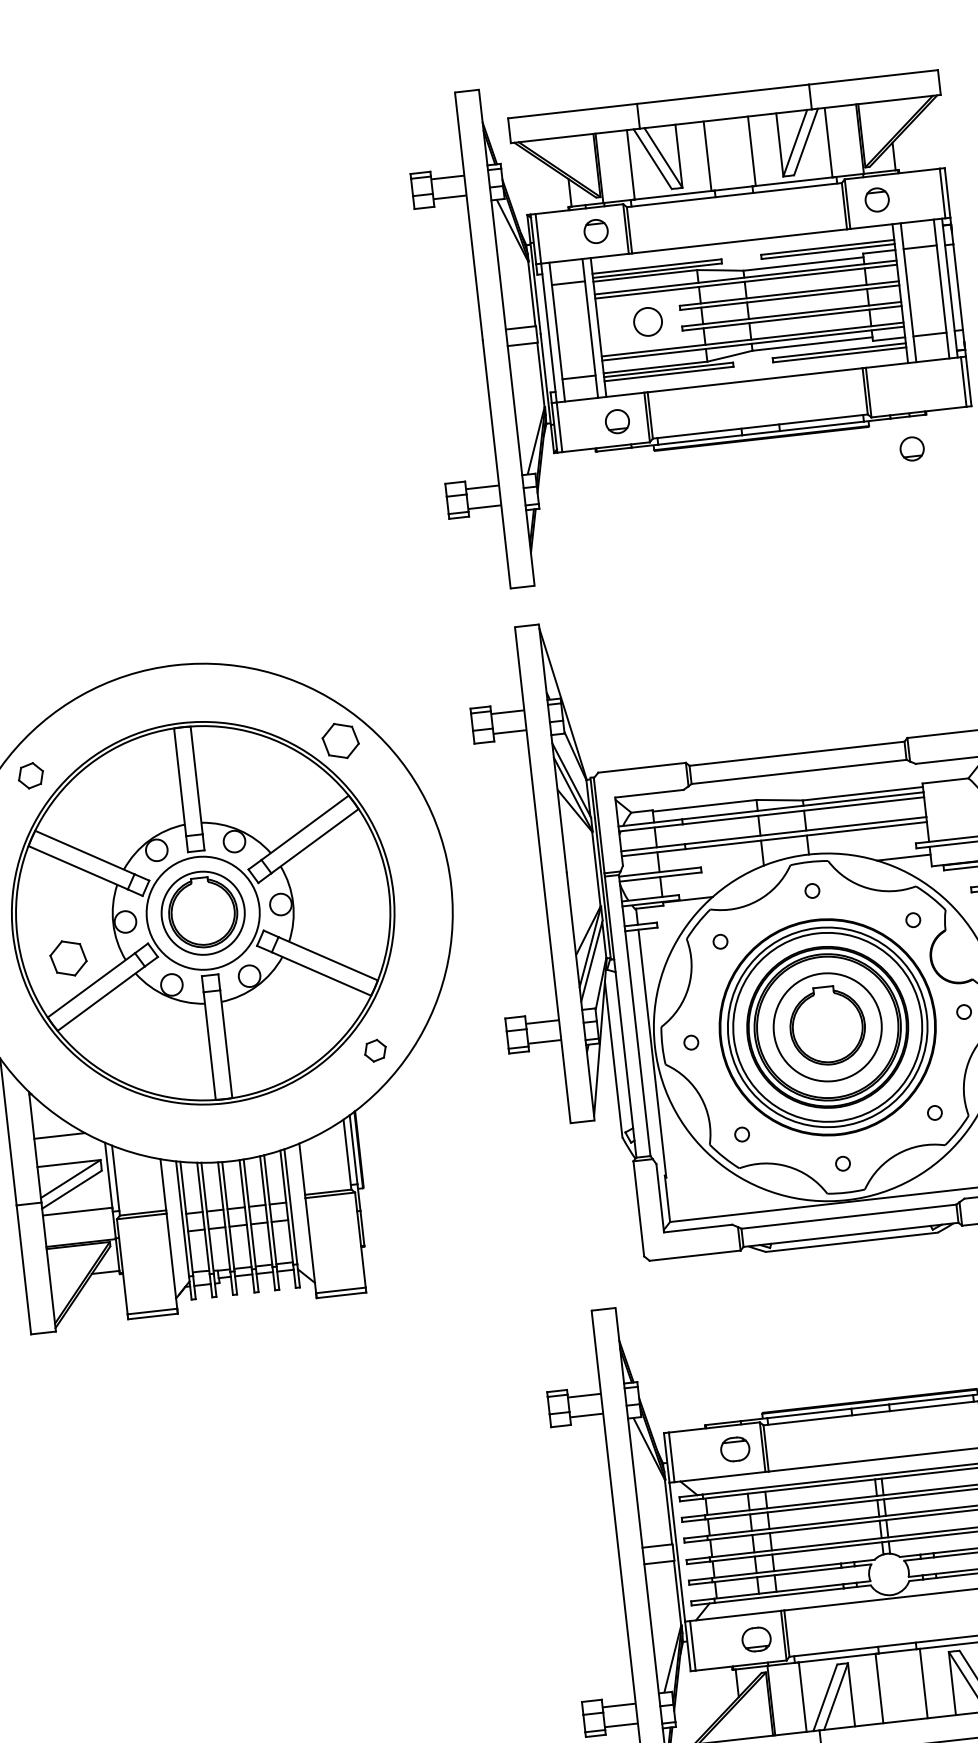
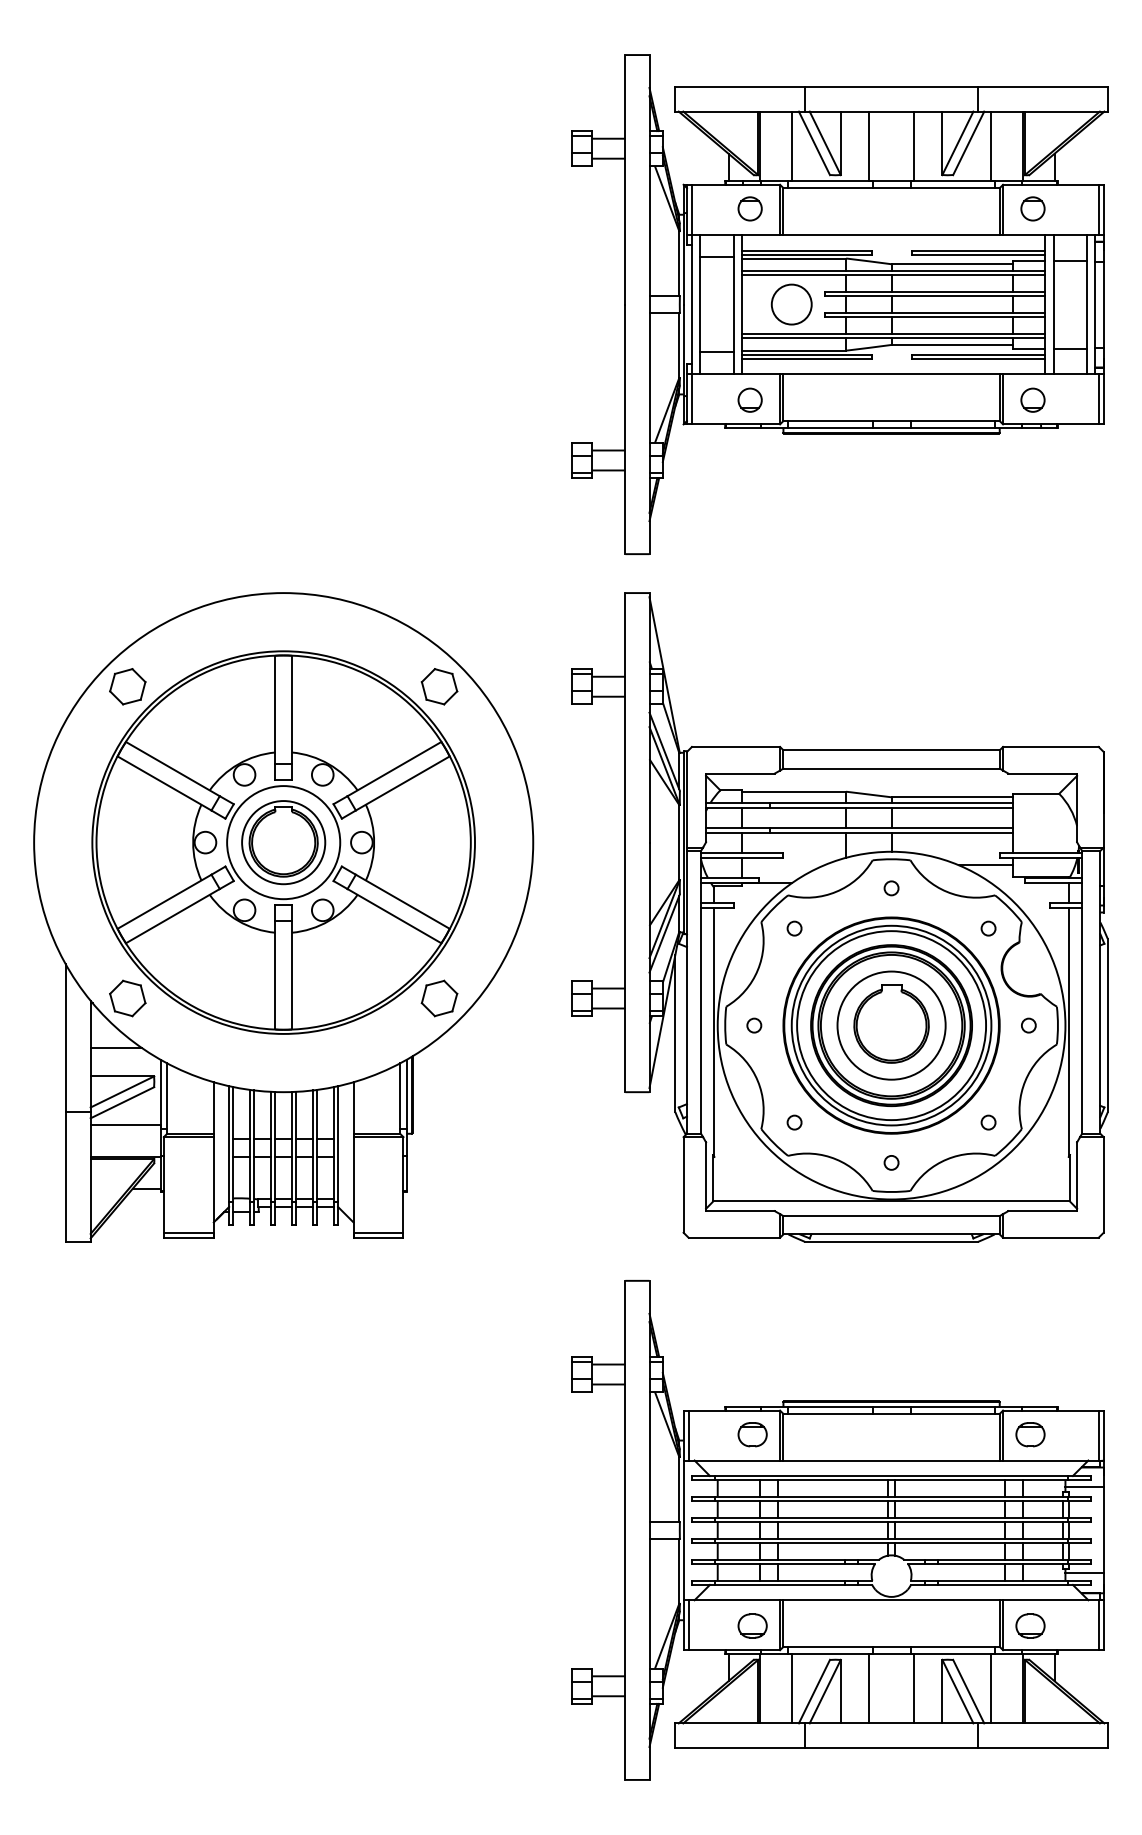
circle: (647, 321) -> (791, 304), size x1.43
part: (911, 448) -> (1032, 399), moved
part: (30, 775) -> (127, 686), size x1.43
part: (68, 958) -> (127, 998), moved
part: (375, 1050) -> (439, 998), size x1.67

